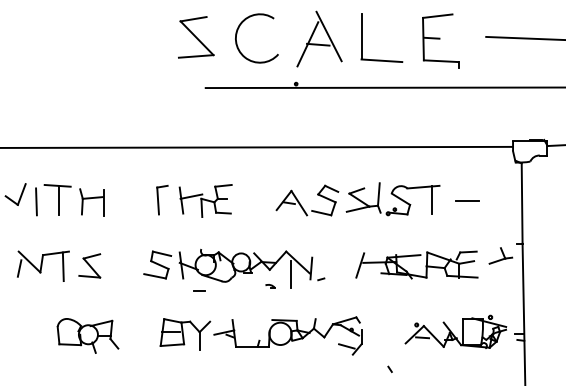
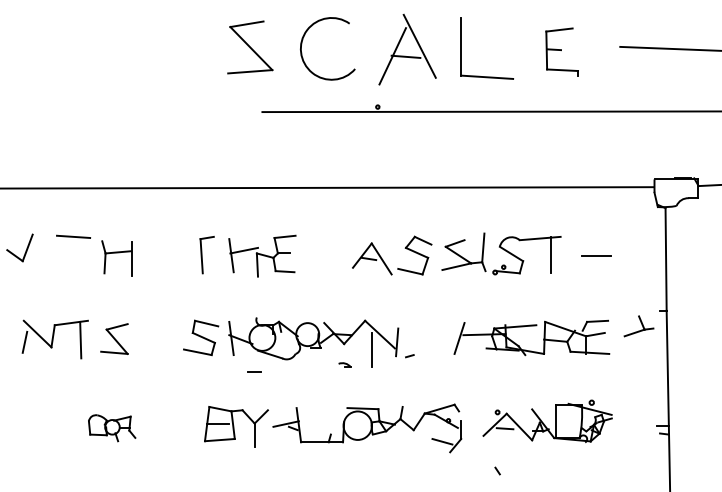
part: (440, 41) -> (561, 52), size x0.7
line: (59, 200) -> (75, 255), removed
line: (36, 202) -> (46, 257), removed
part: (455, 331) -> (547, 420), moved
part: (87, 335) -> (111, 427), size x0.6

